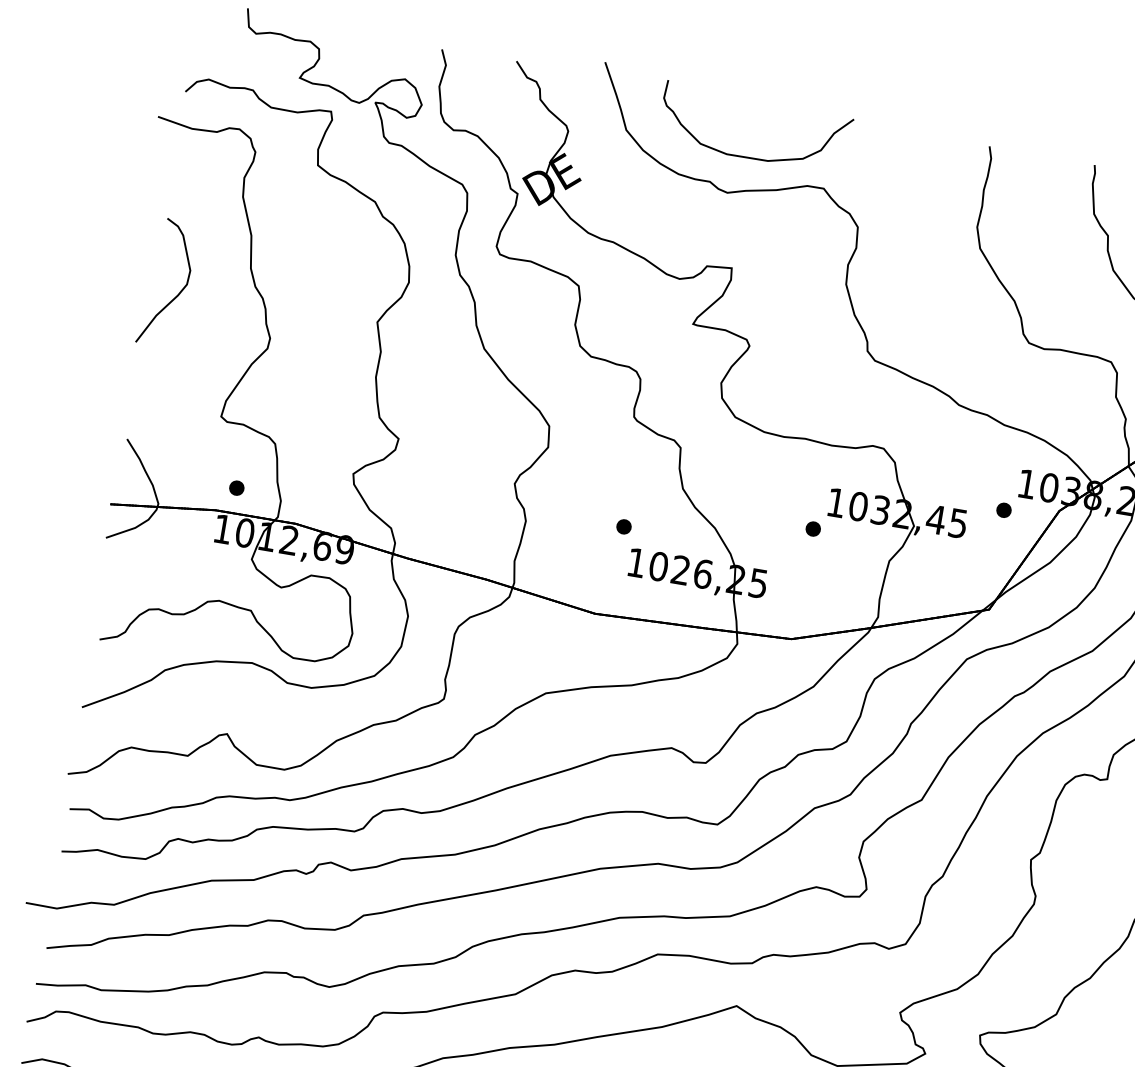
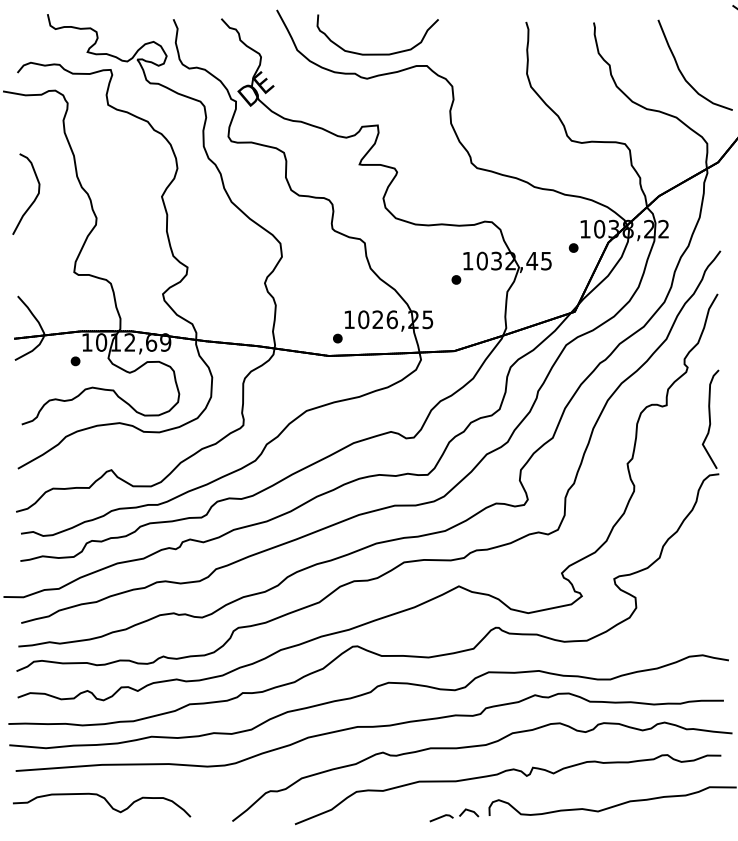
part: (236, 488) -> (75, 361), moved
part: (623, 526) -> (337, 338), moved

